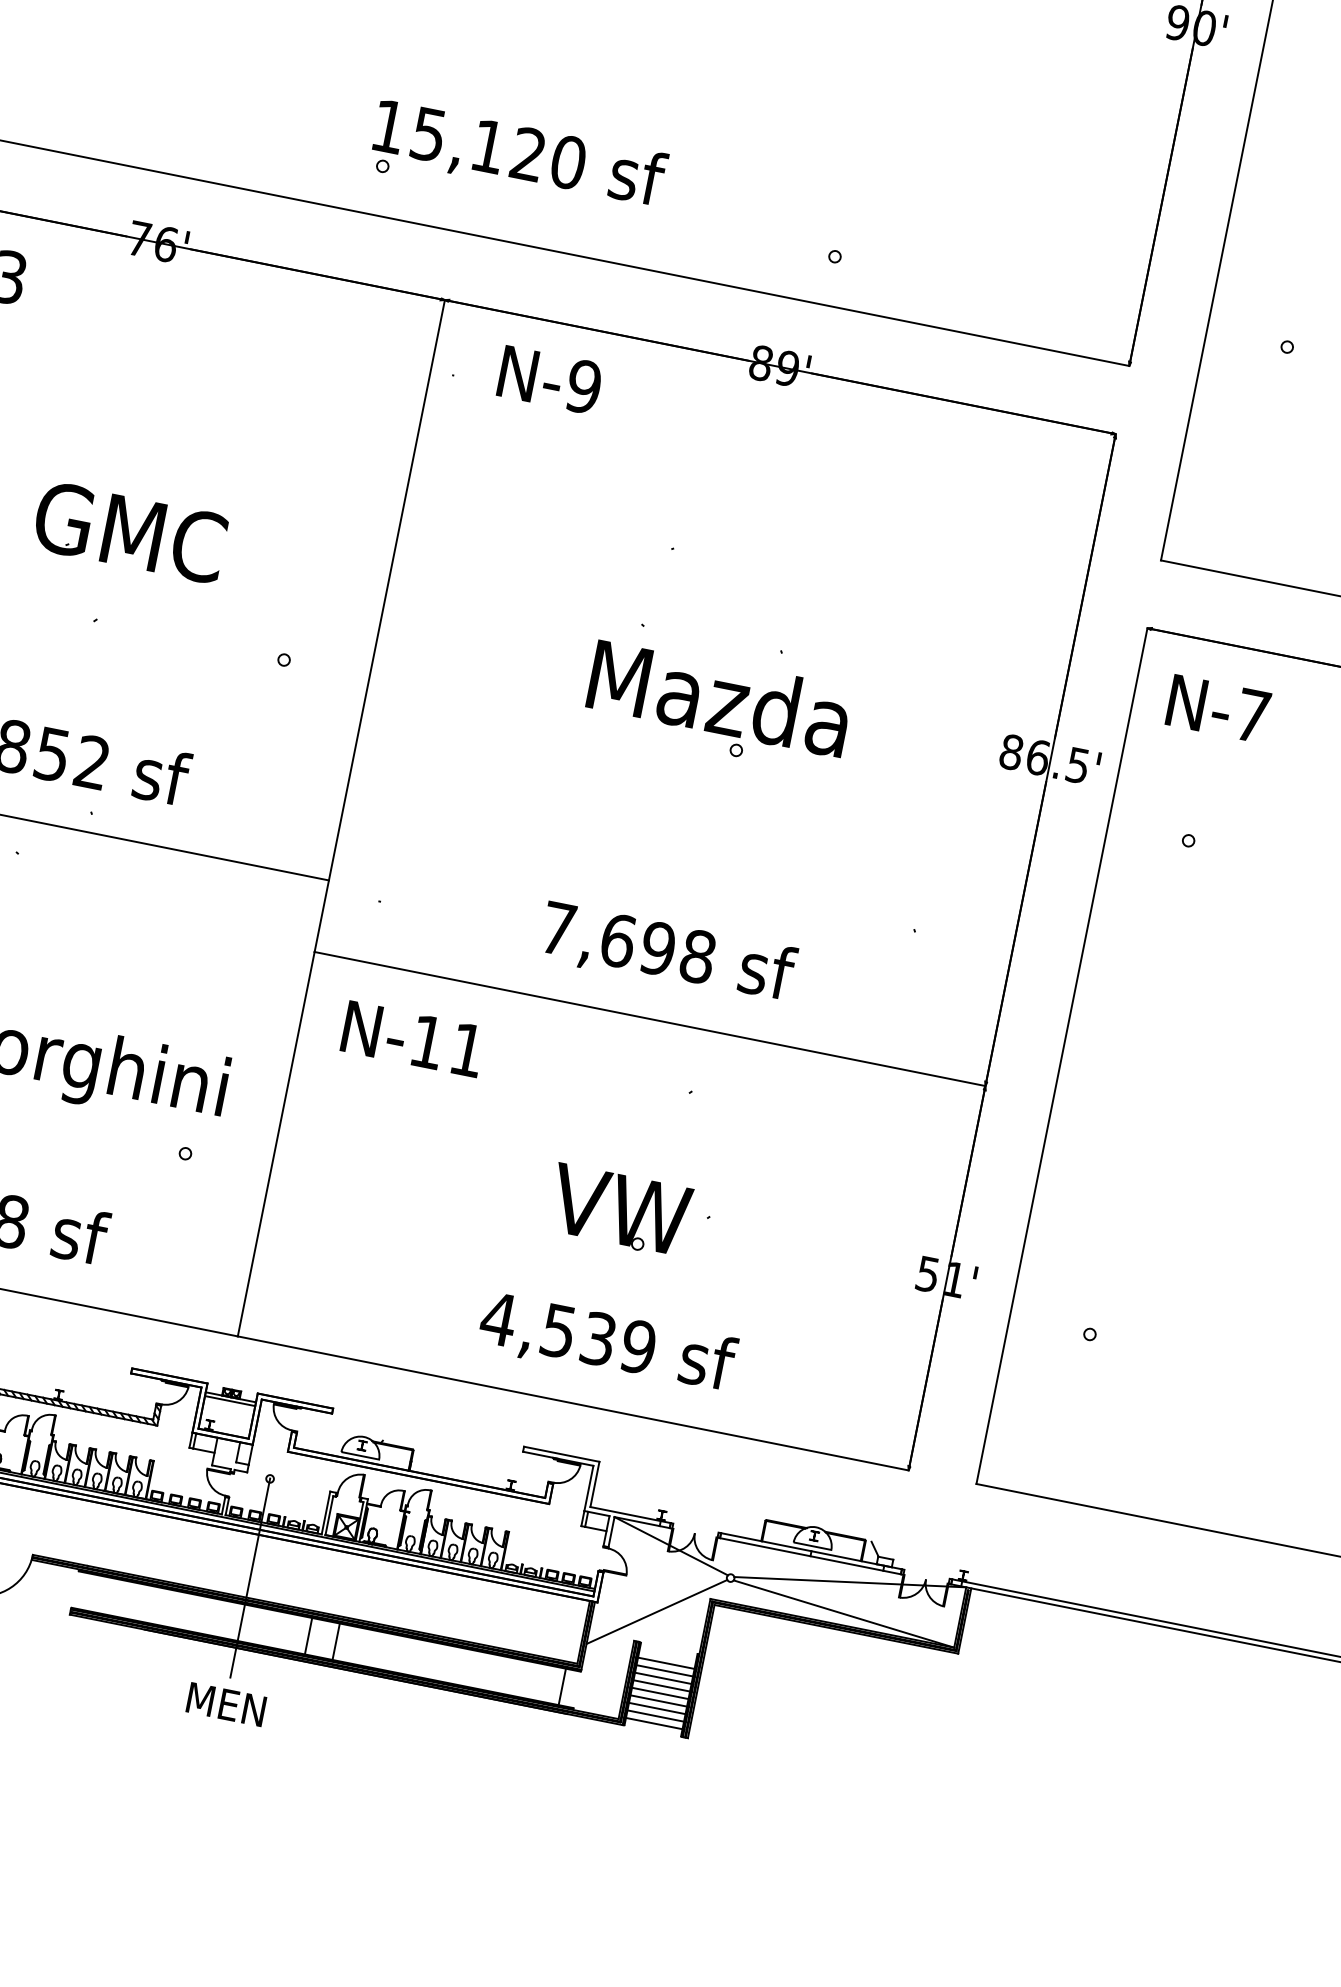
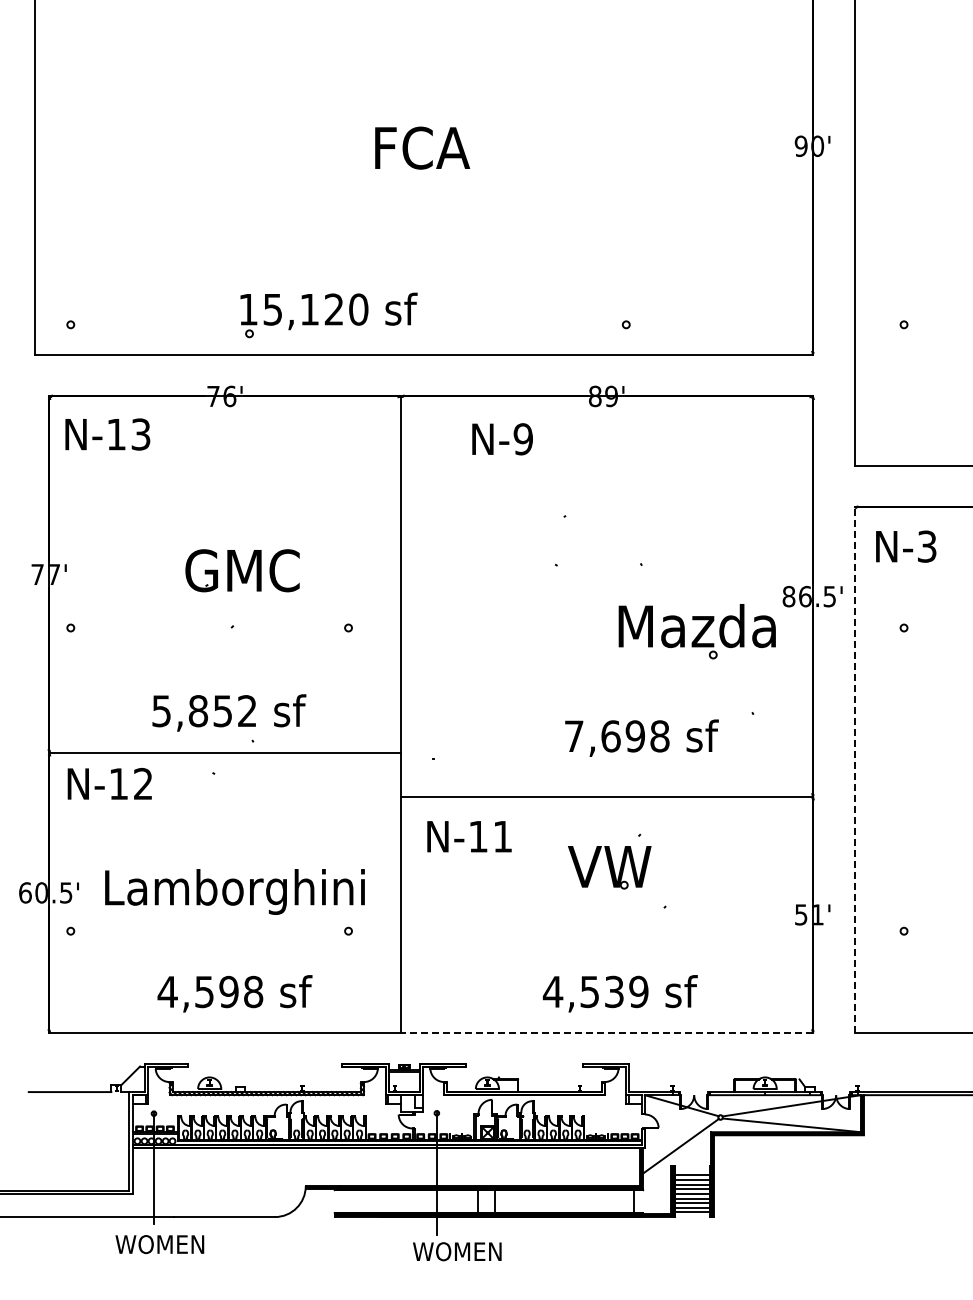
part: (517, 162) -> (328, 315), moved
text: (549, 380) -> (502, 439), moved
part: (716, 706) -> (696, 631), moved
text: (1253, 715) -> (927, 546), N-7 -> N-3
text: (667, 952) -> (641, 737), moved
line: (1061, 1056) -> (854, 770), solid -> dashed
part: (619, 1210) -> (609, 867), moved
line: (574, 1402) -> (607, 1032), solid -> dashed
text: (258, 1710) -> (457, 1251), MEN -> WOMEN

